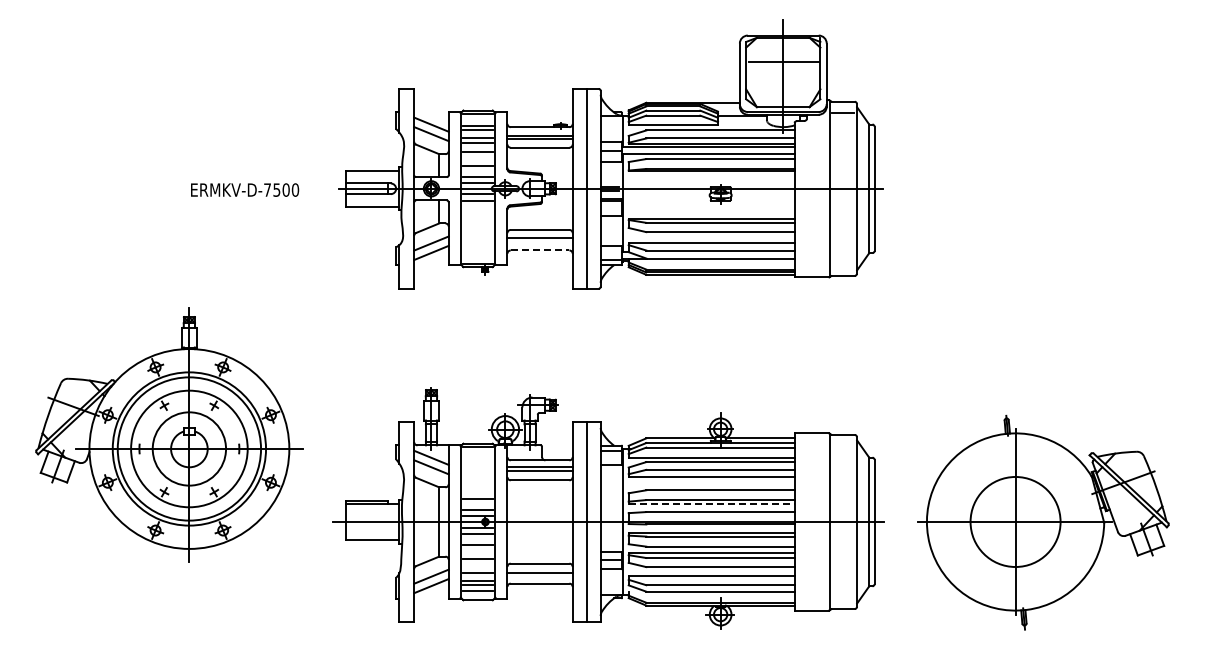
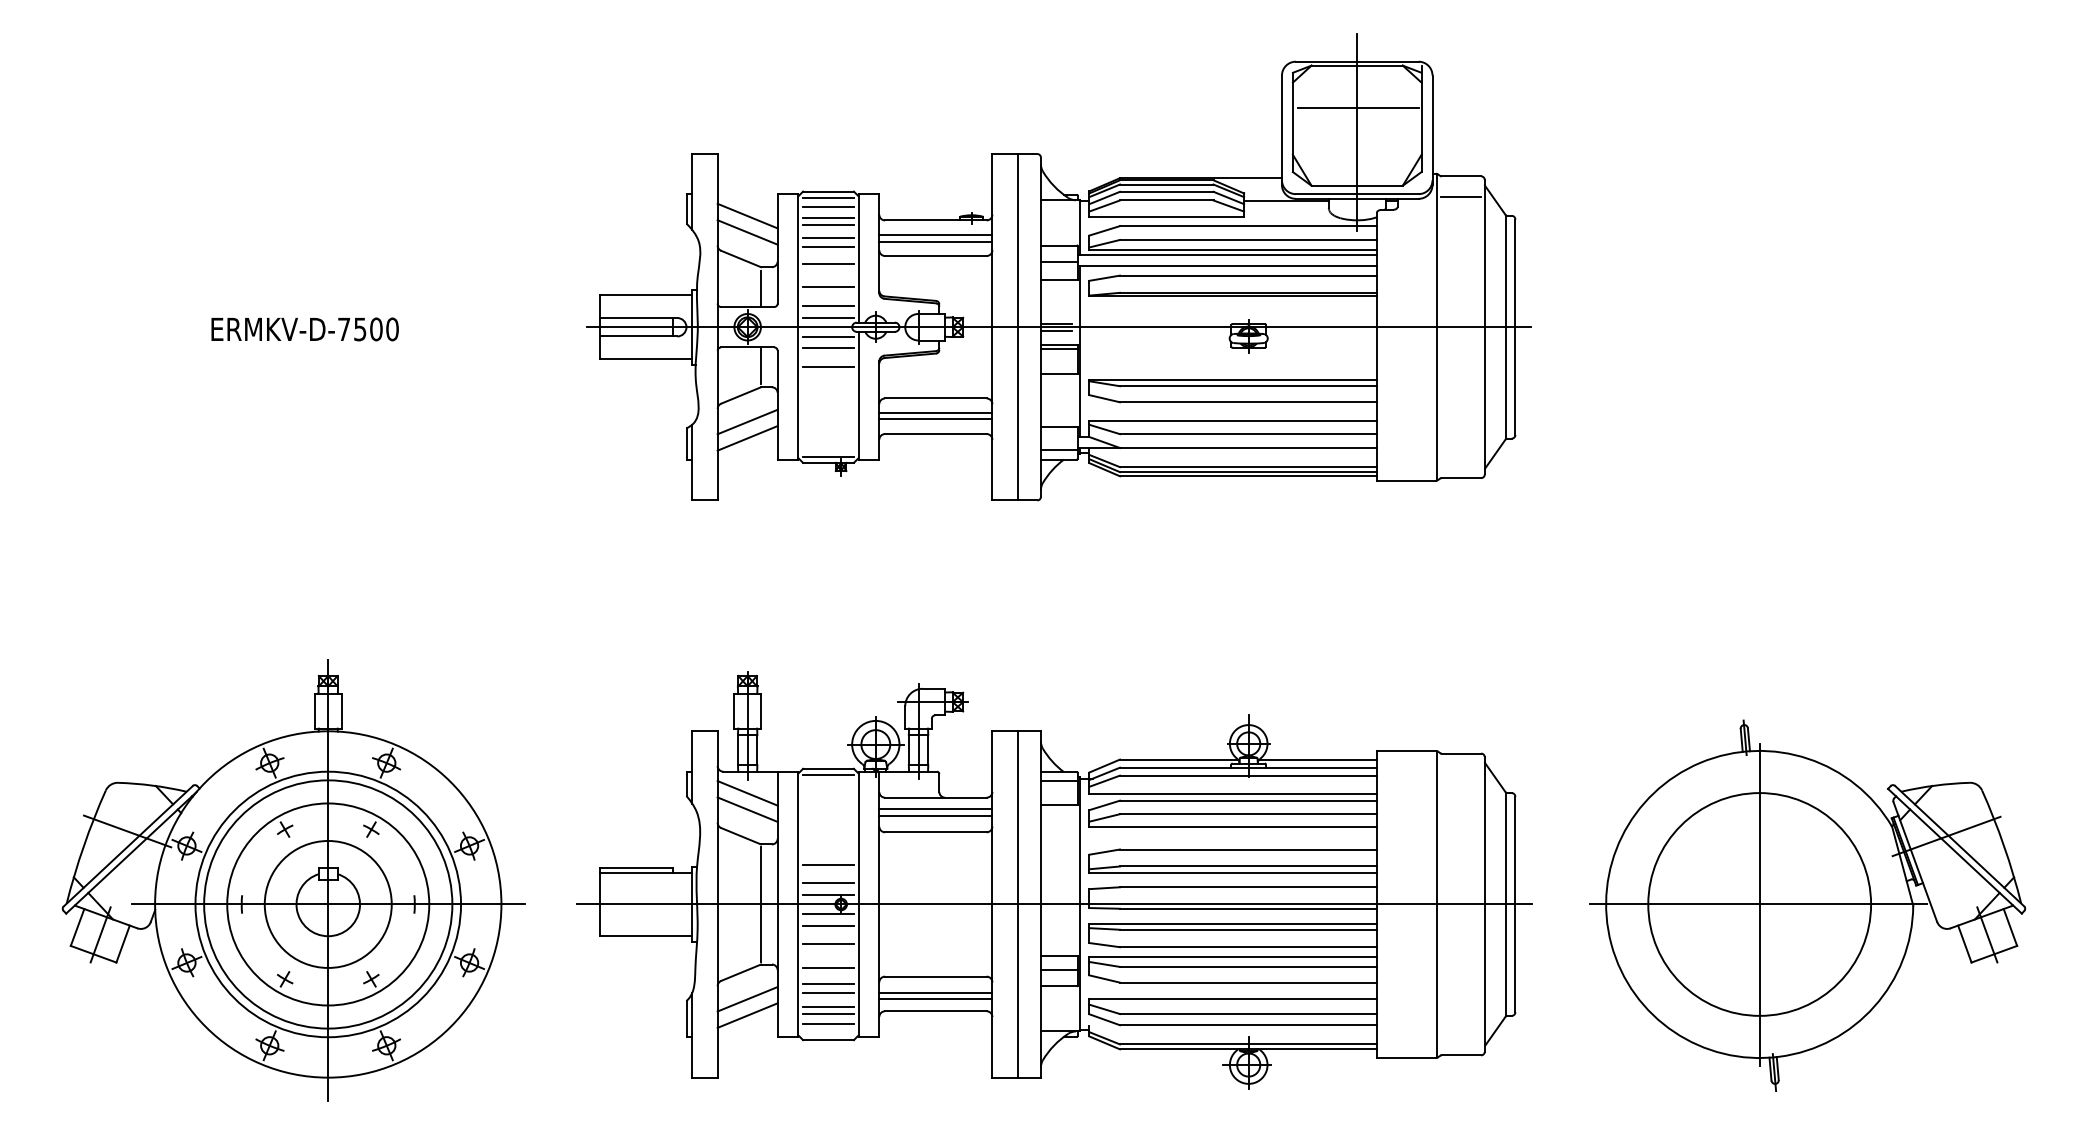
line: (477, 119) -> (827, 207), added
text: (245, 189) -> (305, 328), moved
line: (477, 211) -> (827, 366), added
line: (539, 242) -> (934, 420), added
line: (540, 250) -> (936, 434), dashed -> solid
part: (169, 434) -> (293, 879), moved
line: (711, 504) -> (1232, 874), dashed -> solid
circle: (1015, 521) -> (1759, 903), size x1.43
line: (477, 568) -> (827, 985), added
line: (539, 576) -> (934, 998), added

